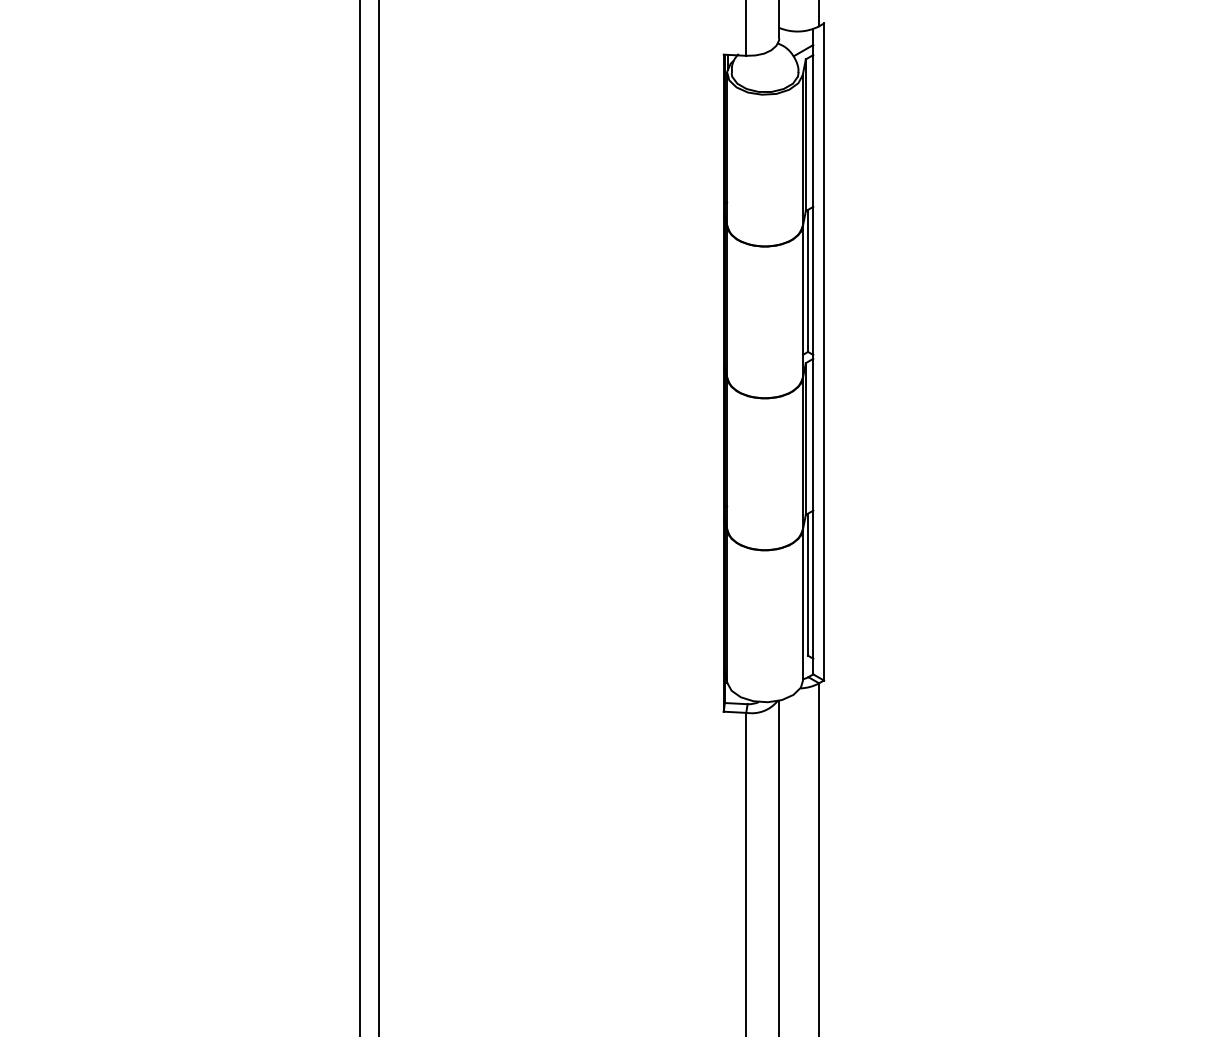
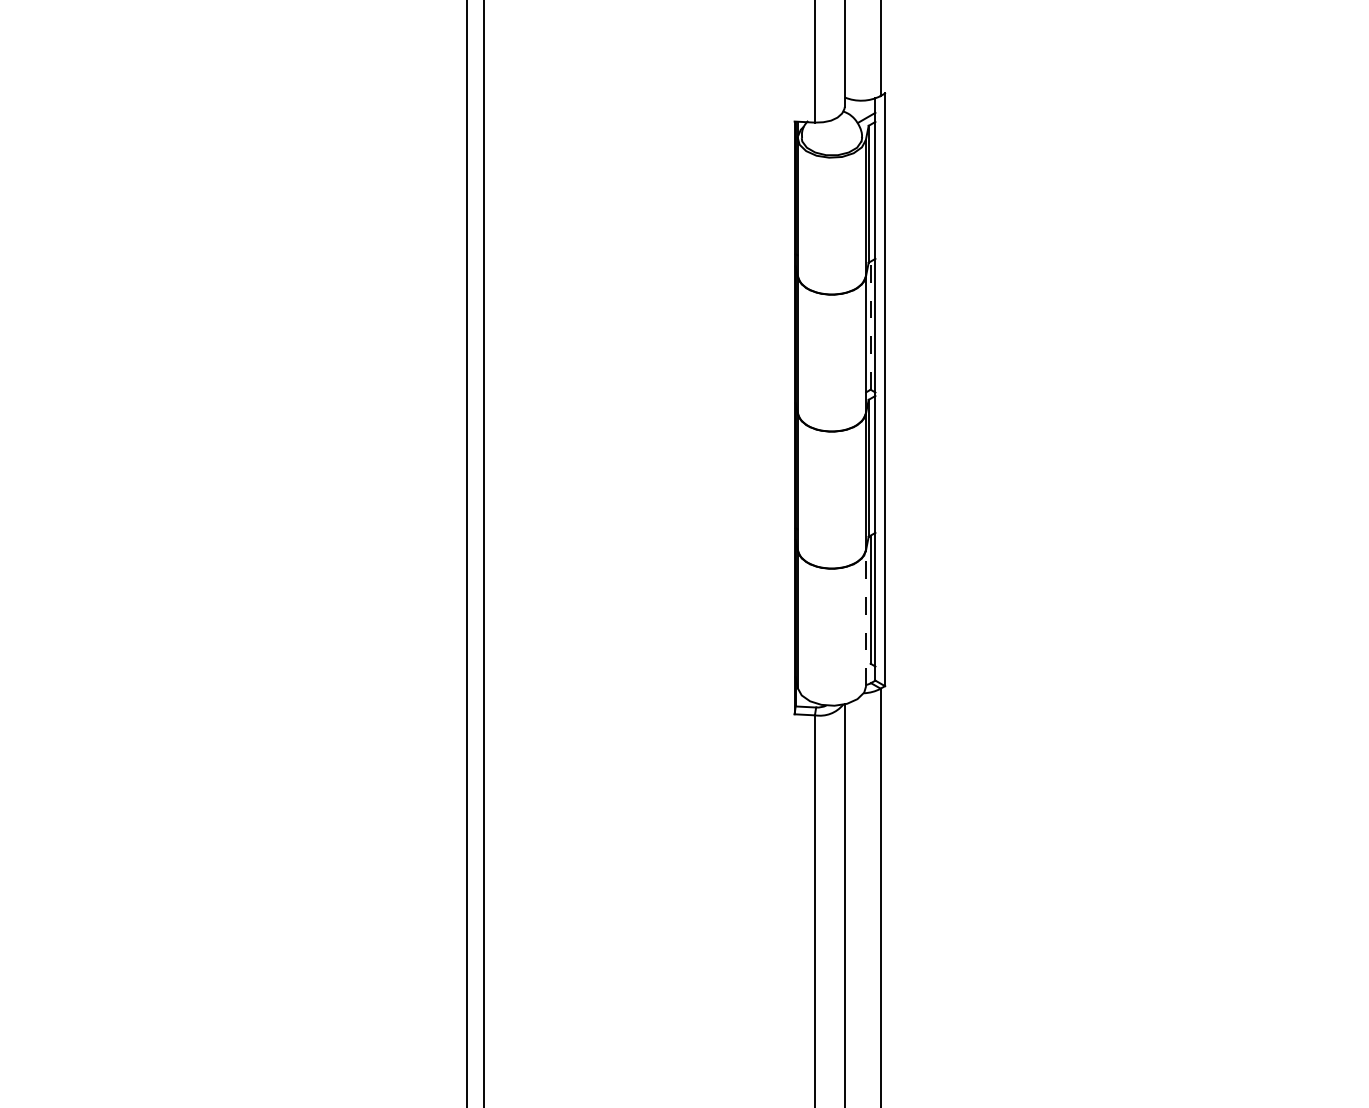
line: (807, 280) -> (870, 325), solid -> dashed
line: (803, 605) -> (866, 618), solid -> dashed

